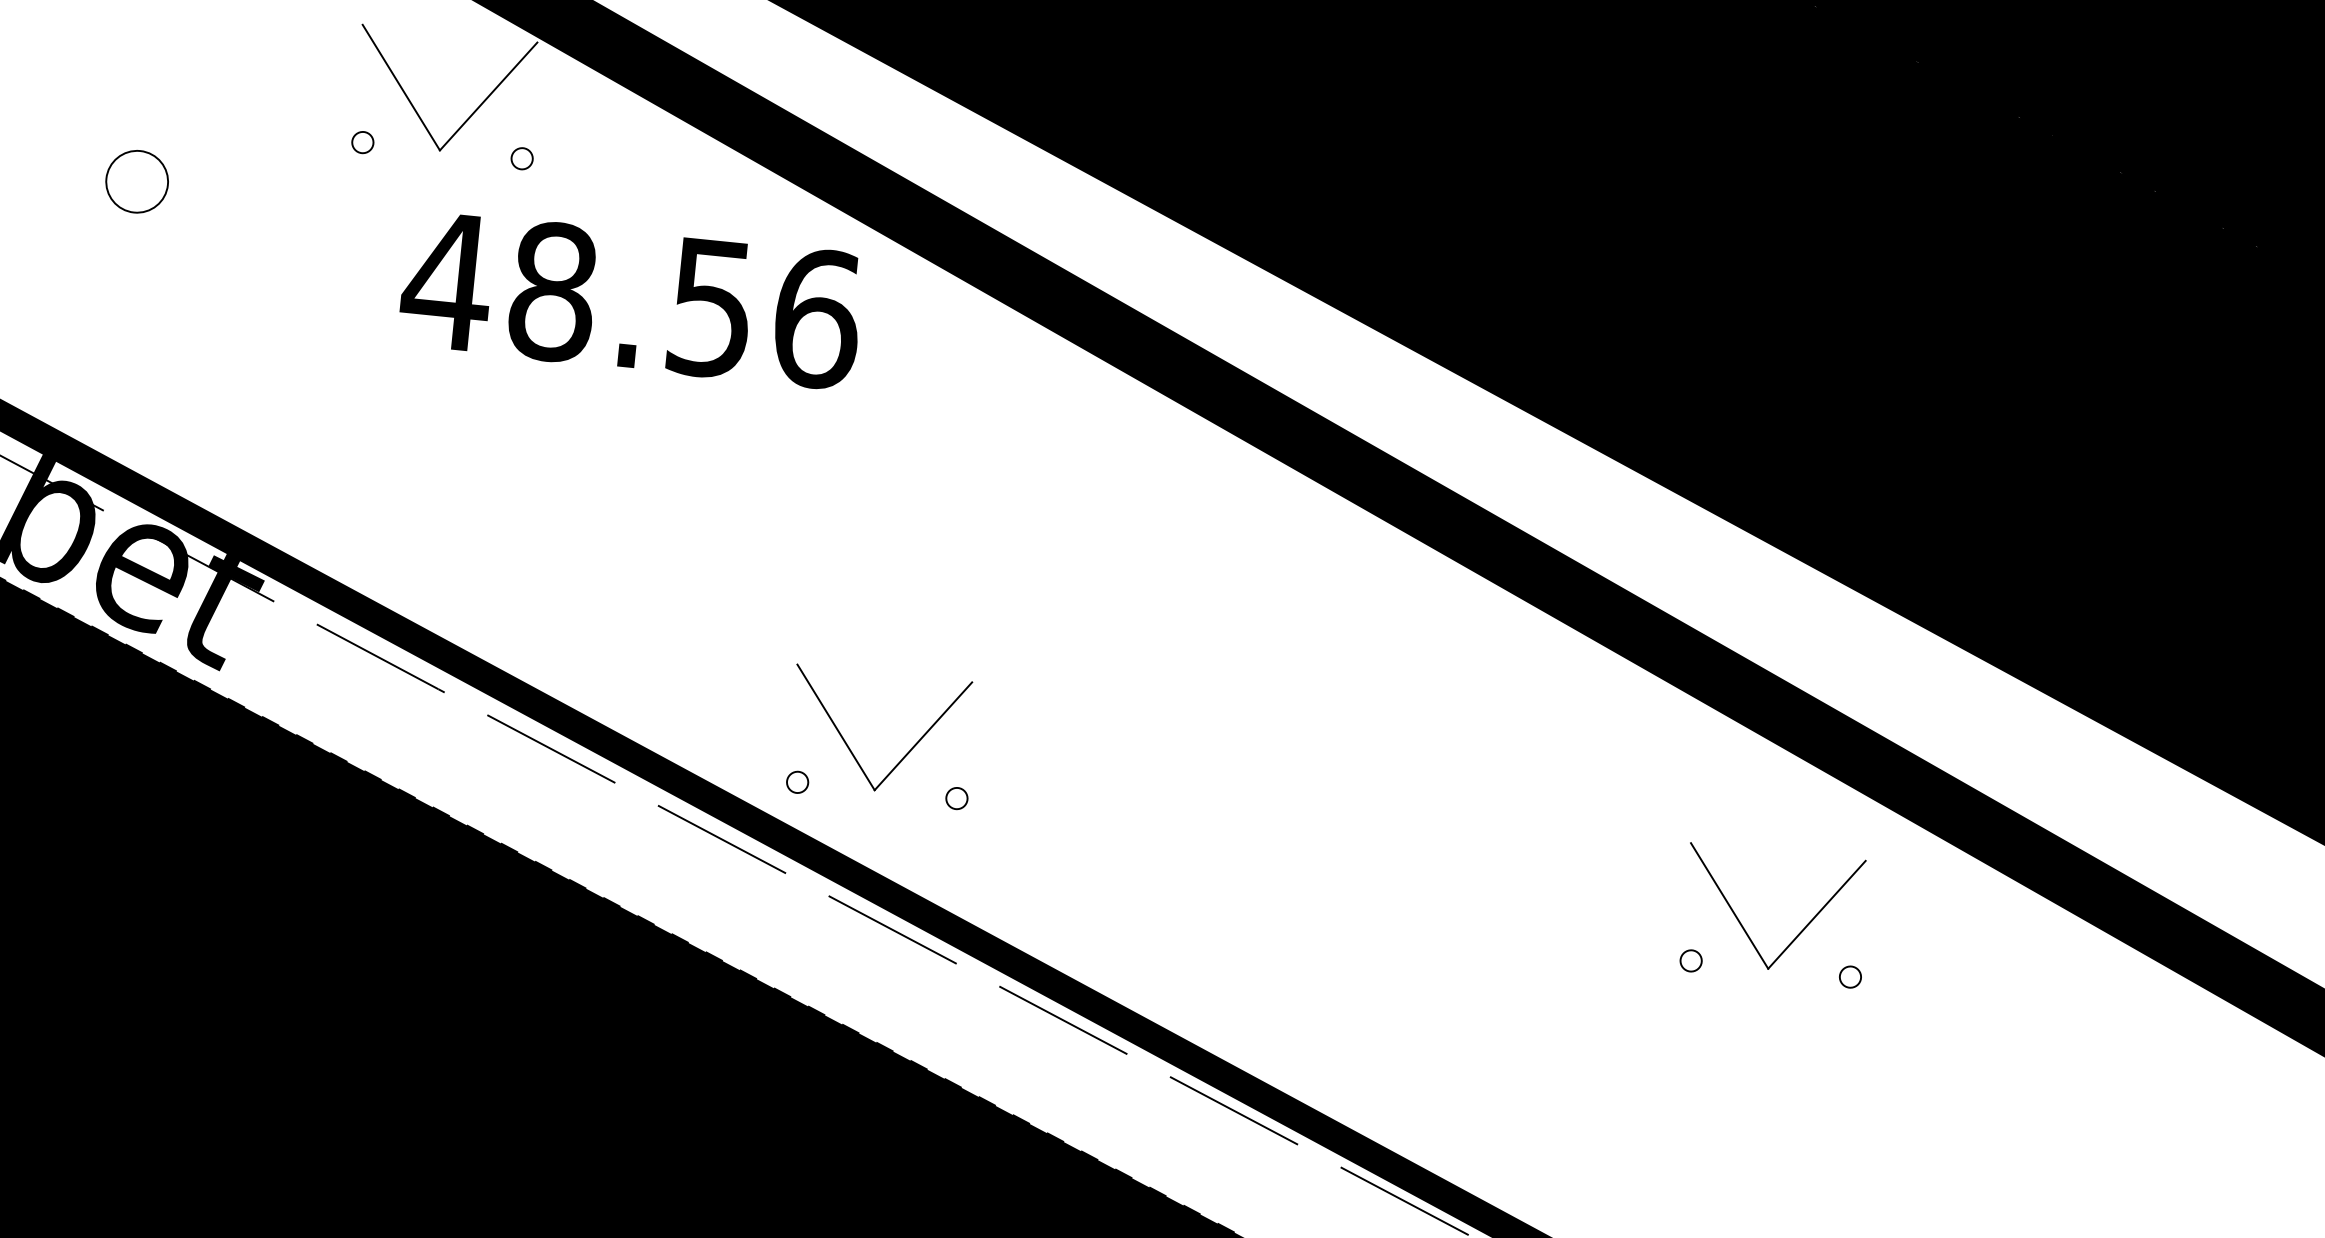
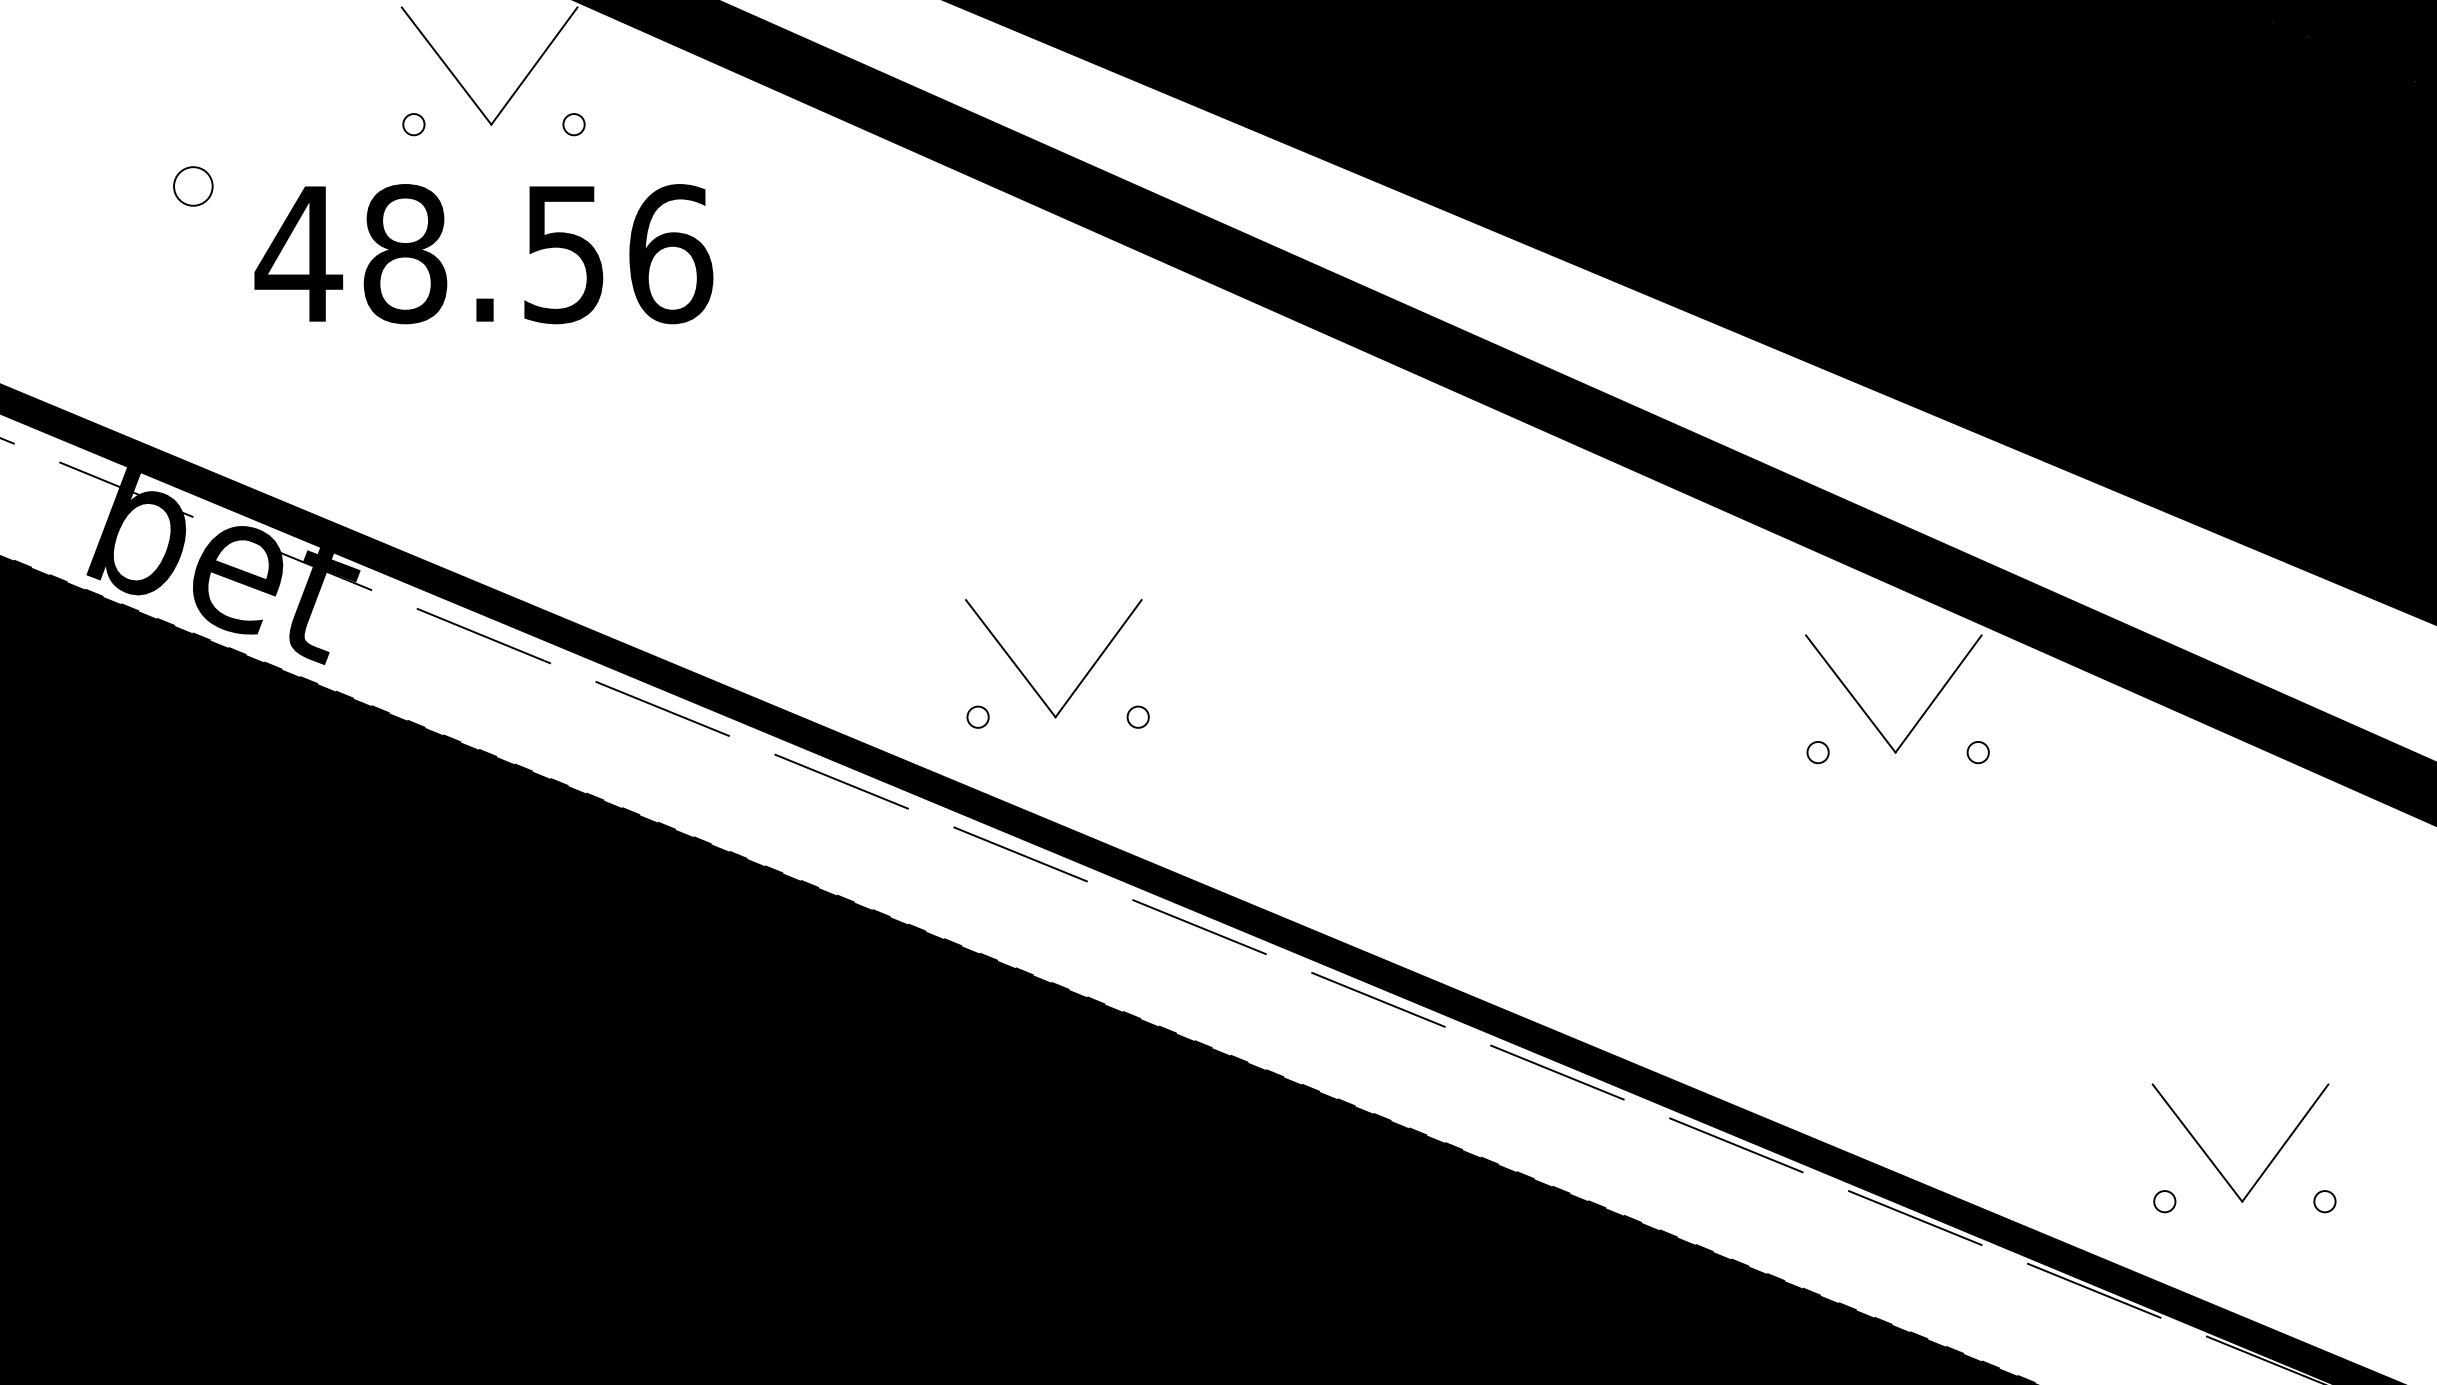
circle: (137, 181) -> (193, 186), size x0.62
text: (630, 300) -> (483, 254), moved
part: (902, 758) -> (1079, 682), moved
part: (1796, 935) -> (1920, 716), moved

